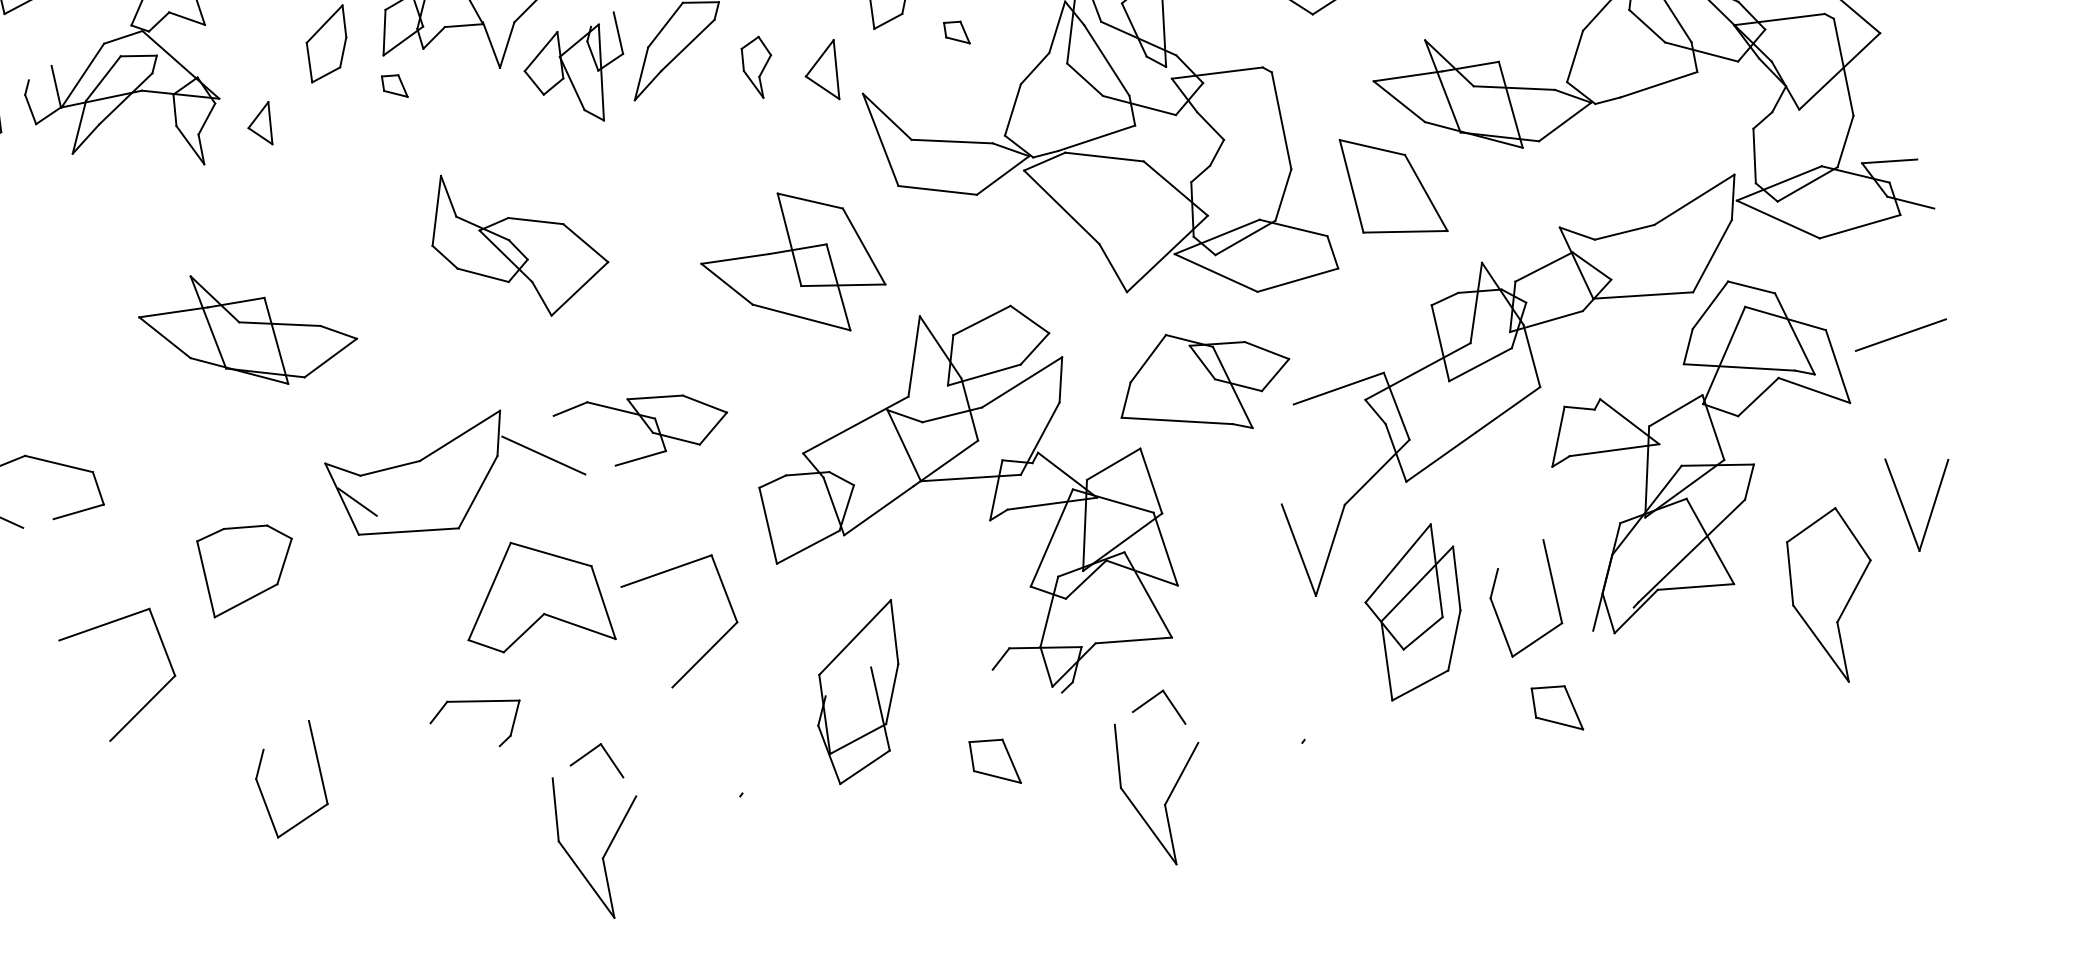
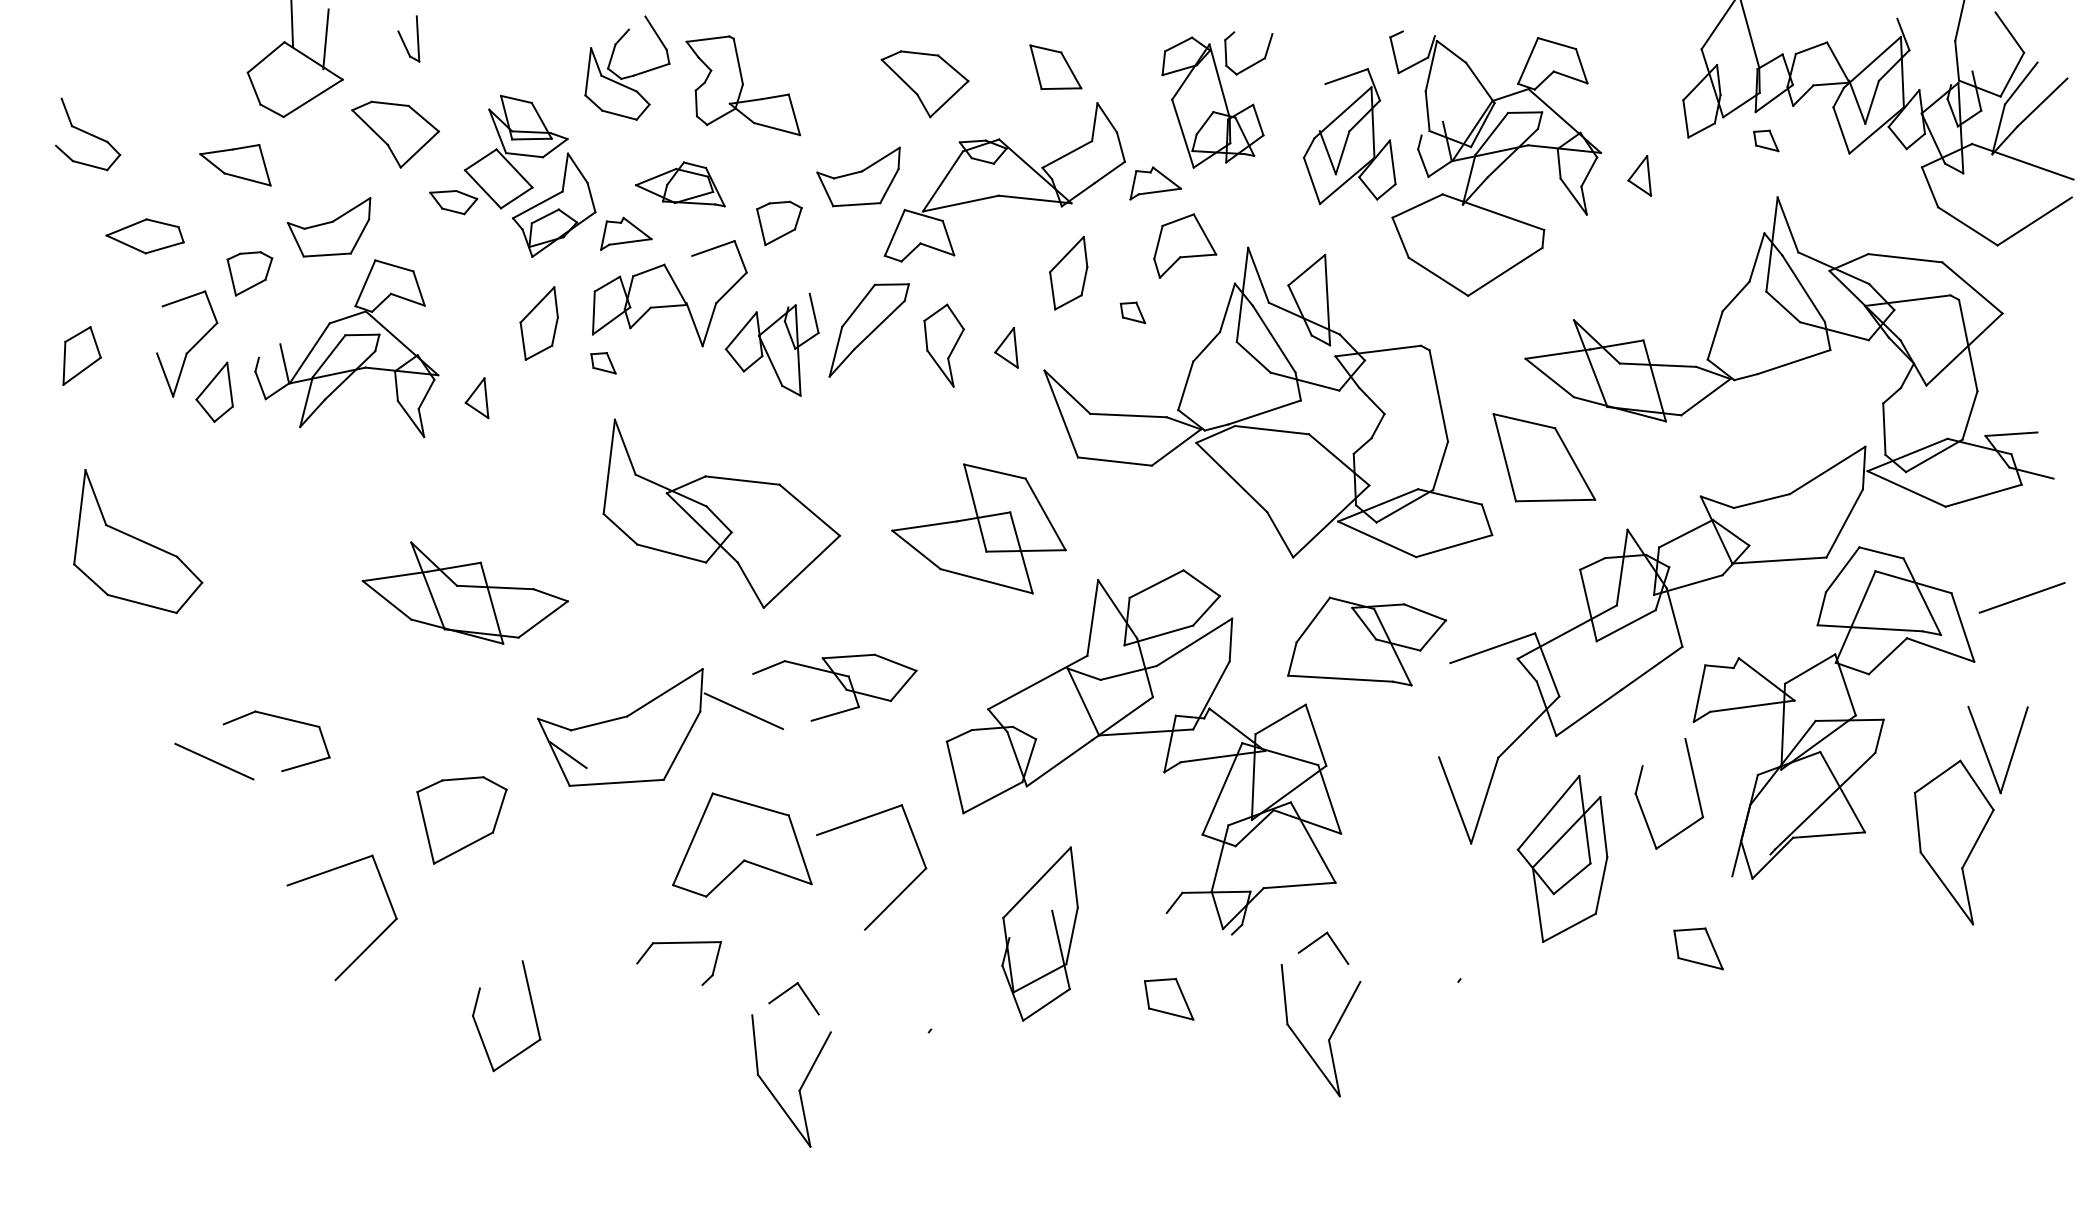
part: (755, 67) -> (943, 345), size x1.43
part: (822, 69) -> (1006, 347), size x0.71
part: (520, 245) -> (721, 513), size x1.43
part: (1905, 509) -> (1987, 754), moved
part: (1554, 593) -> (1695, 789), moved

